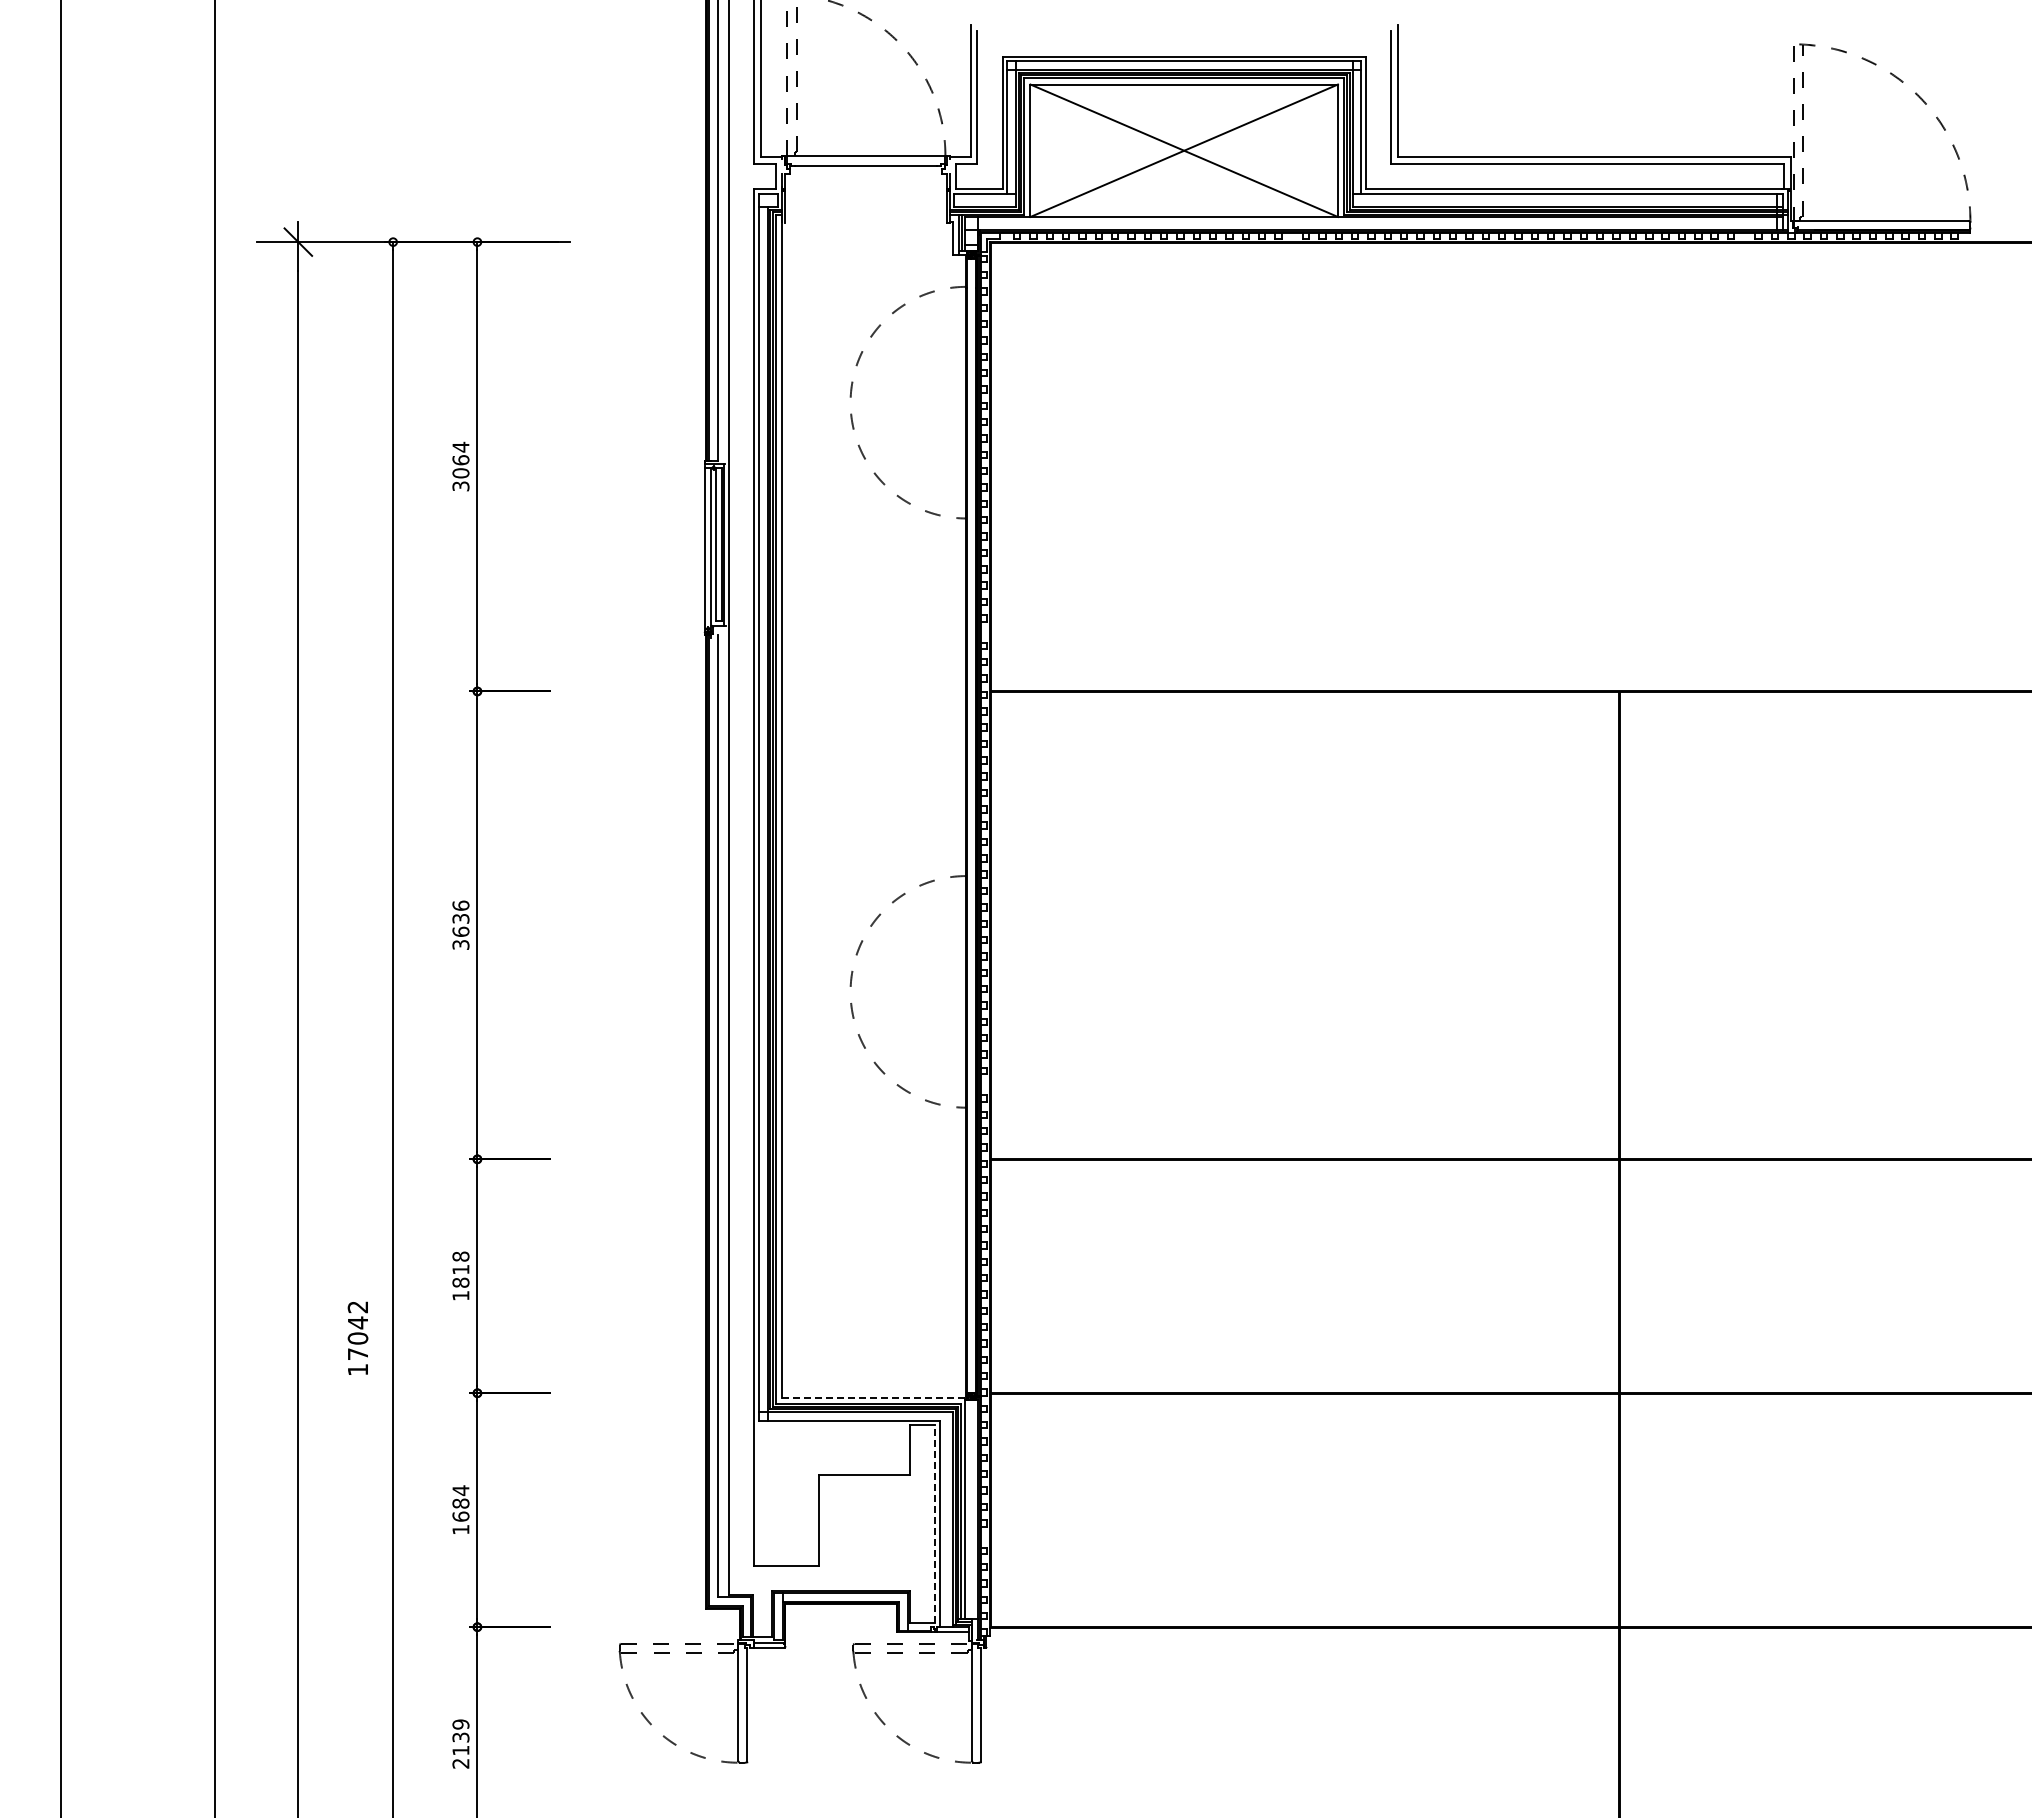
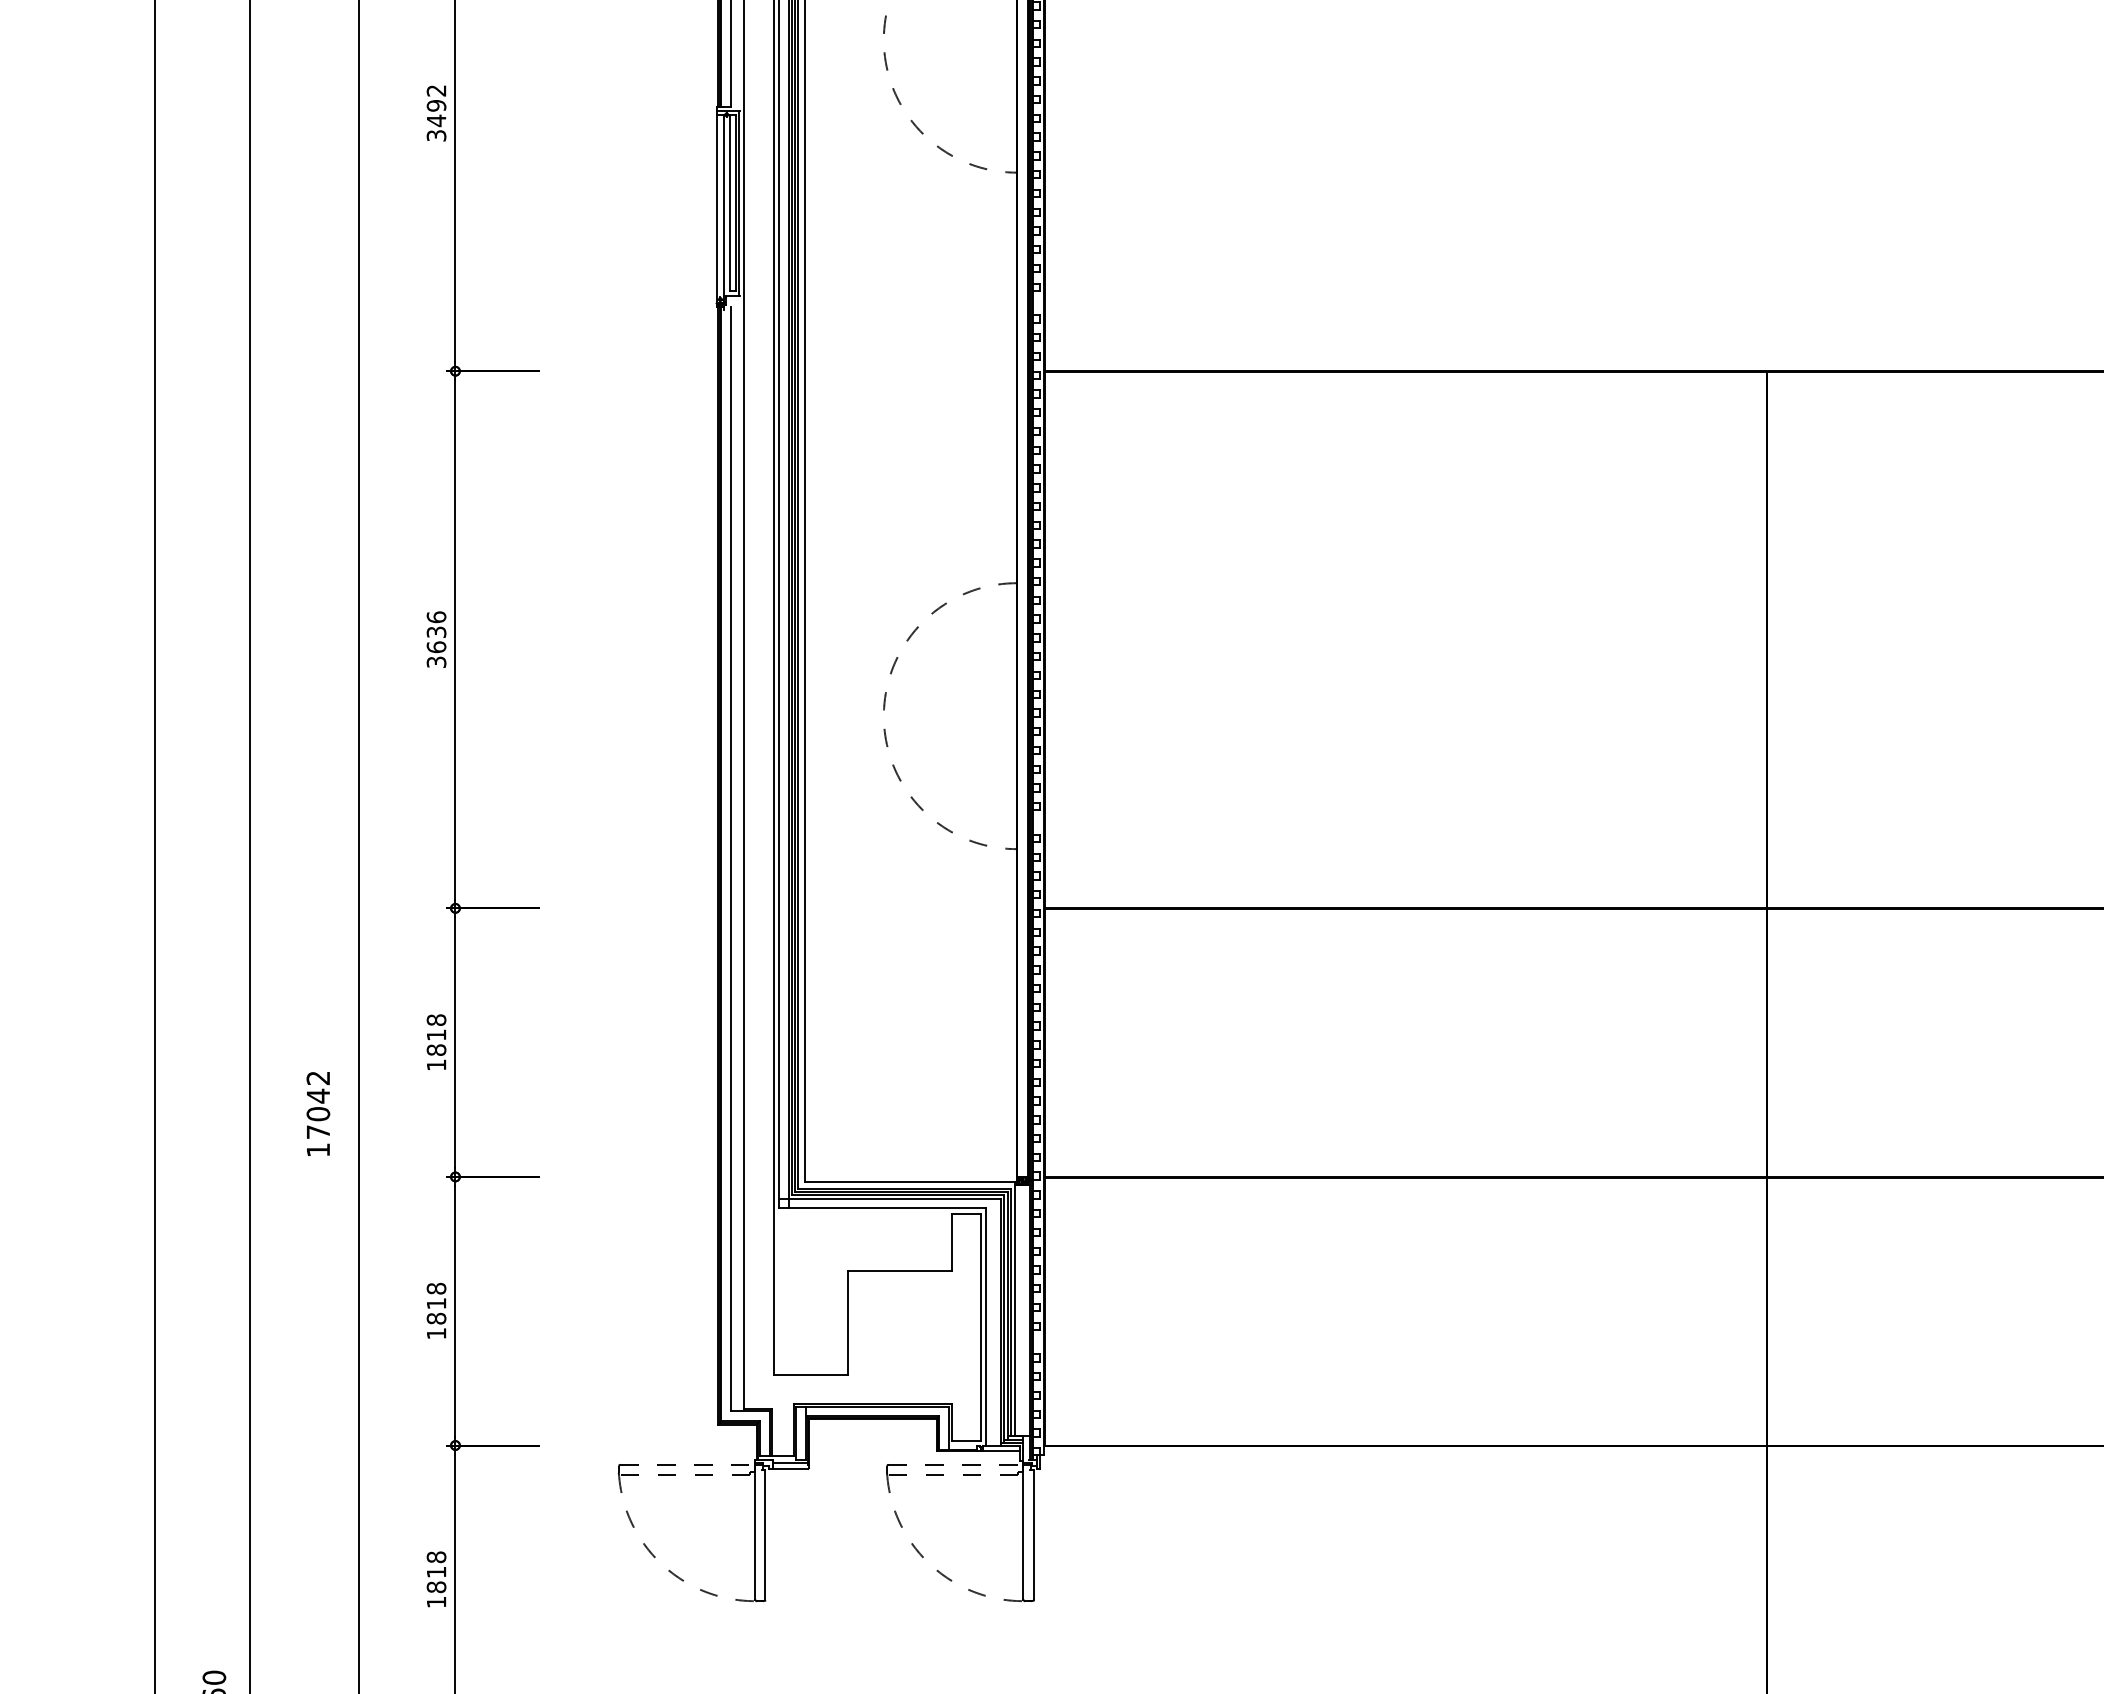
text: (460, 459) -> (436, 104), 3064 -> 3492
line: (872, 1397) -> (909, 1181), dashed -> solid
text: (460, 1503) -> (436, 1303), 1684 -> 1818
line: (935, 1523) -> (981, 1326), dashed -> solid
text: (460, 1743) -> (436, 1579), 2139 -> 1818

